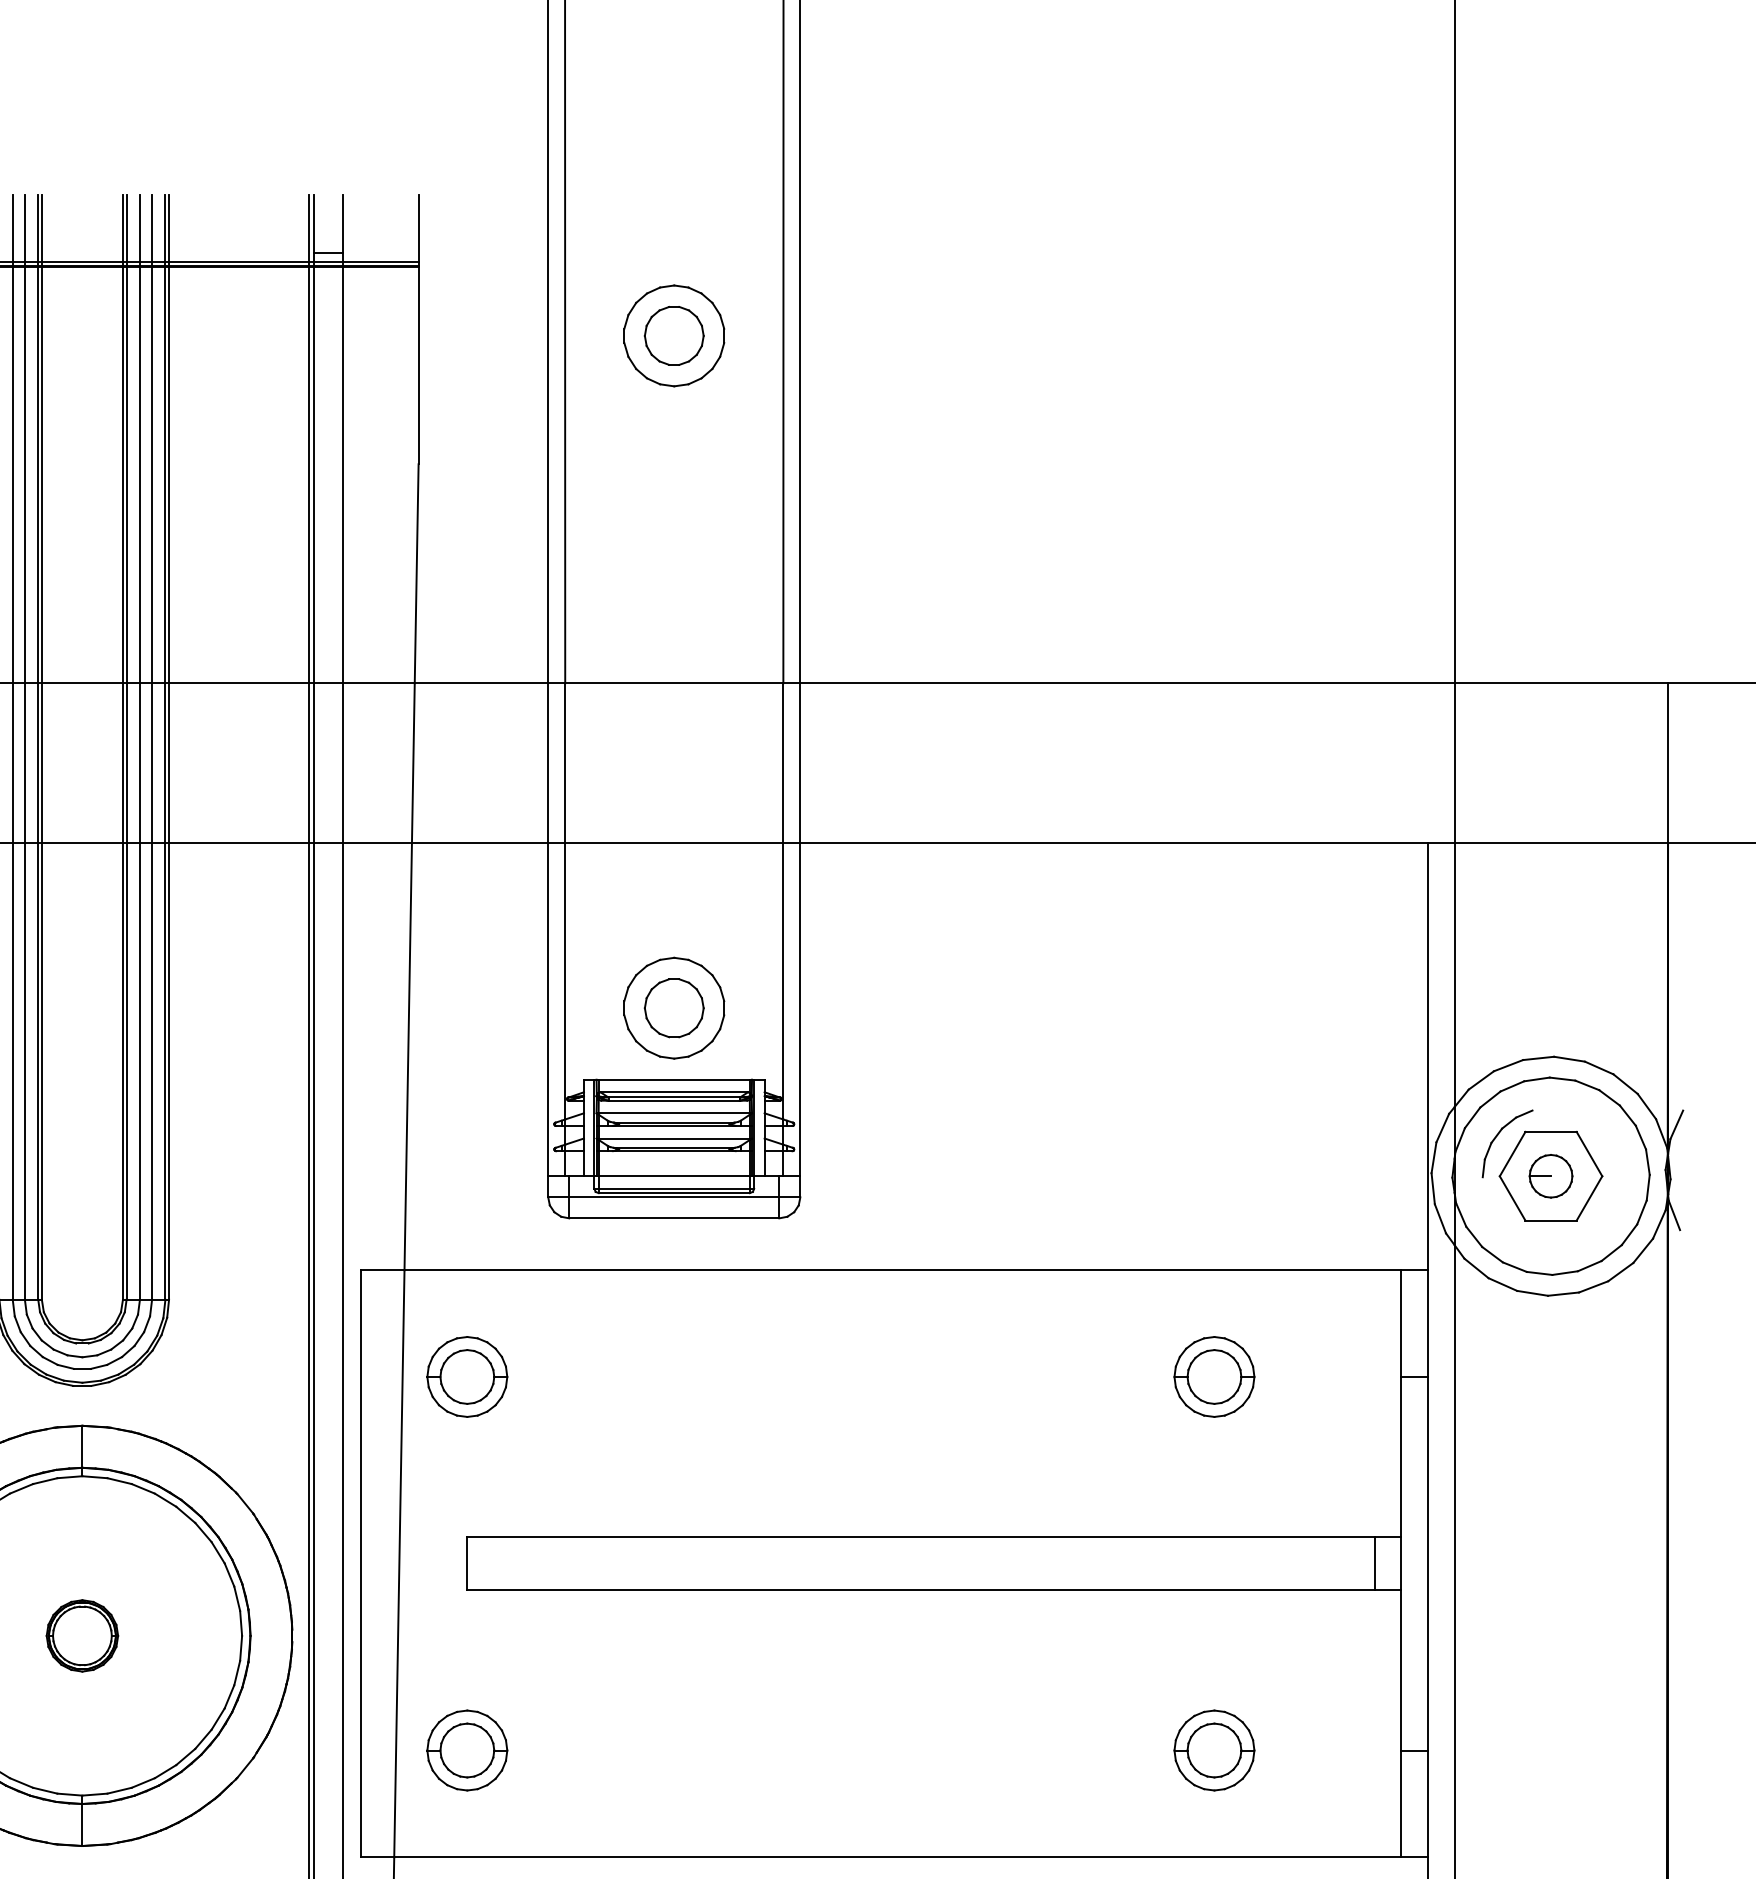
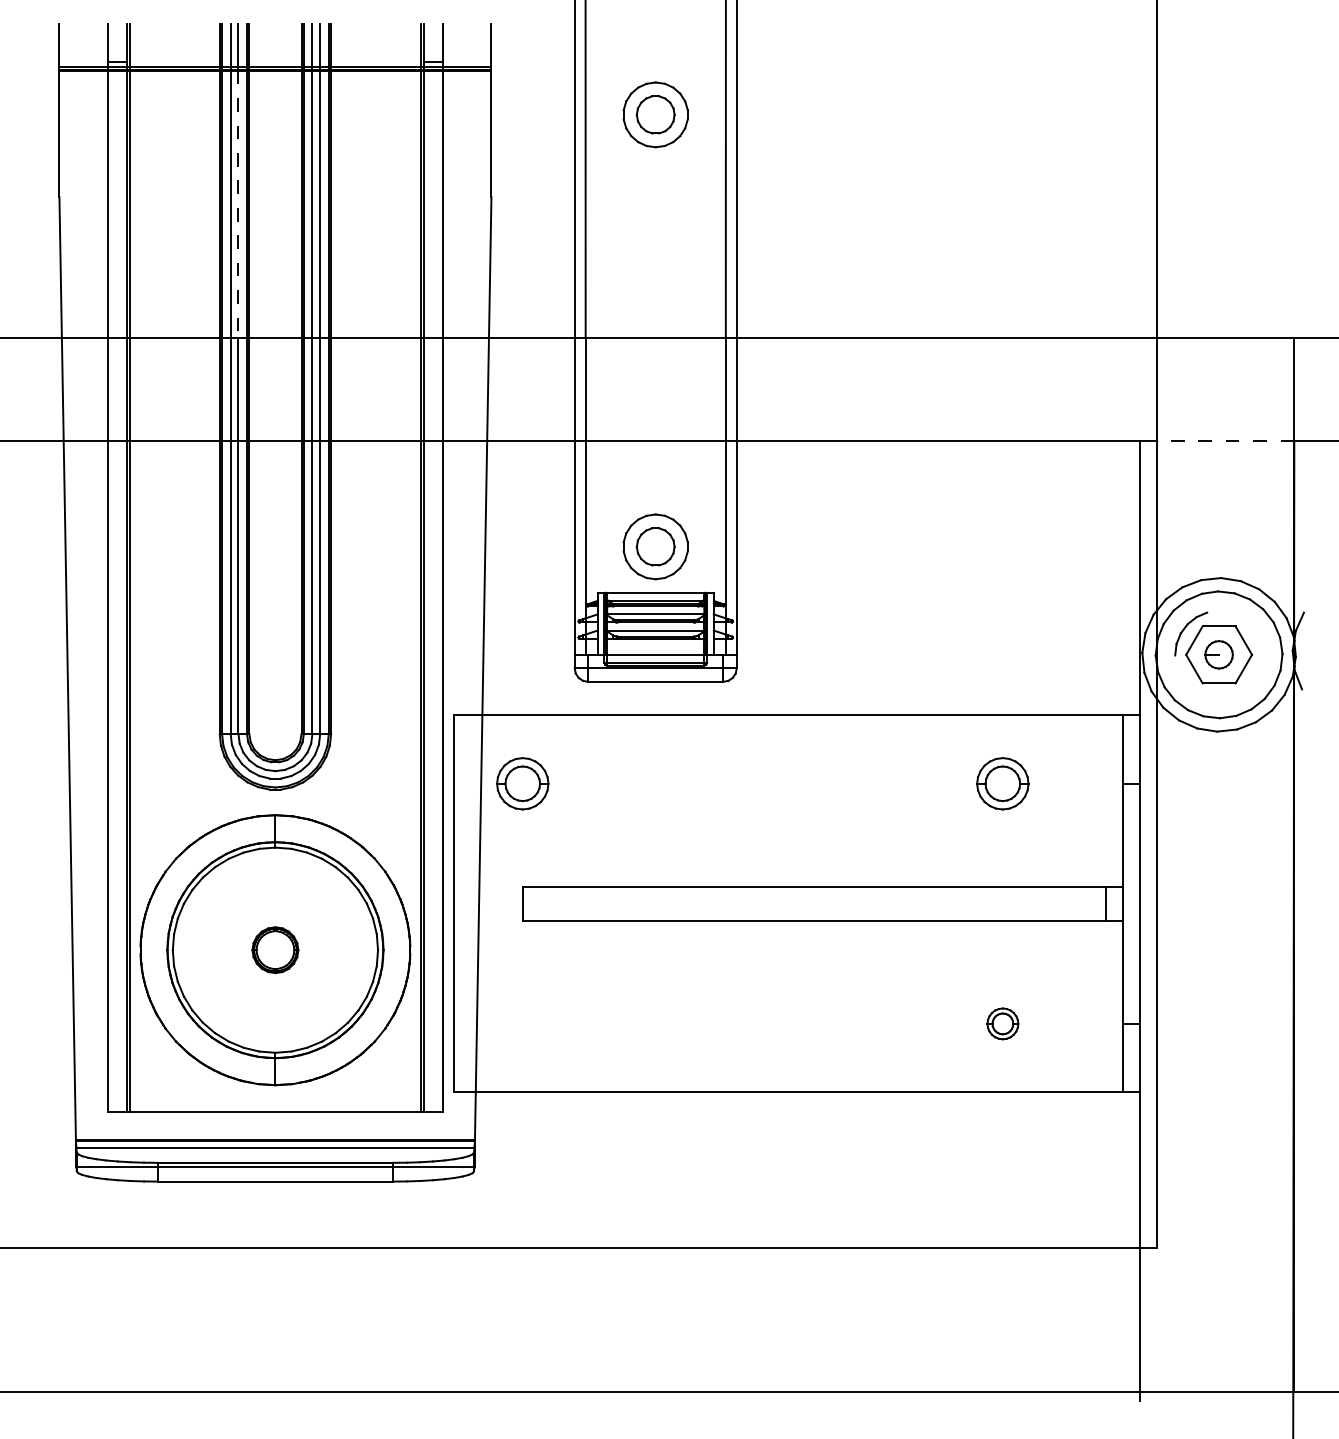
line: (24, 475) -> (238, 204), solid -> dashed
line: (1560, 842) -> (1225, 440), solid -> dashed
part: (466, 1750) -> (522, 1023), removed
part: (1213, 1750) -> (1002, 1023), size x0.6

